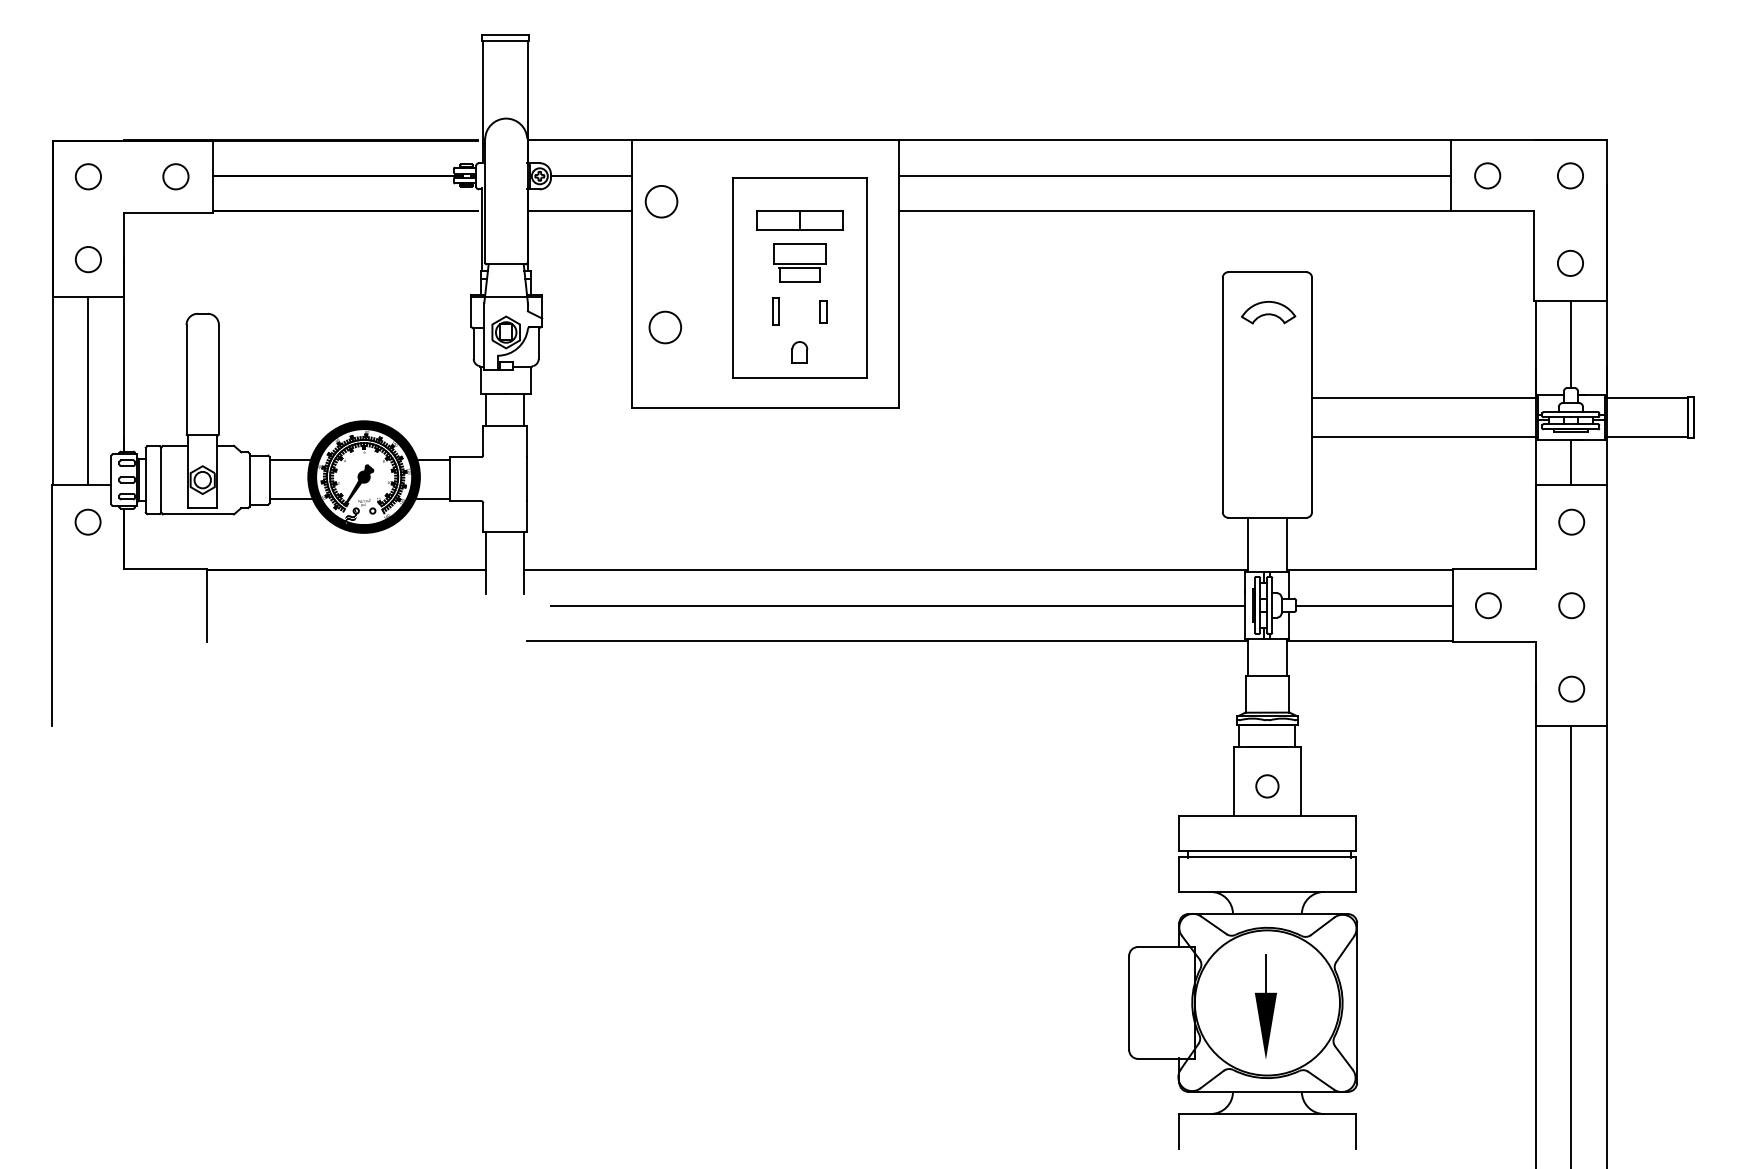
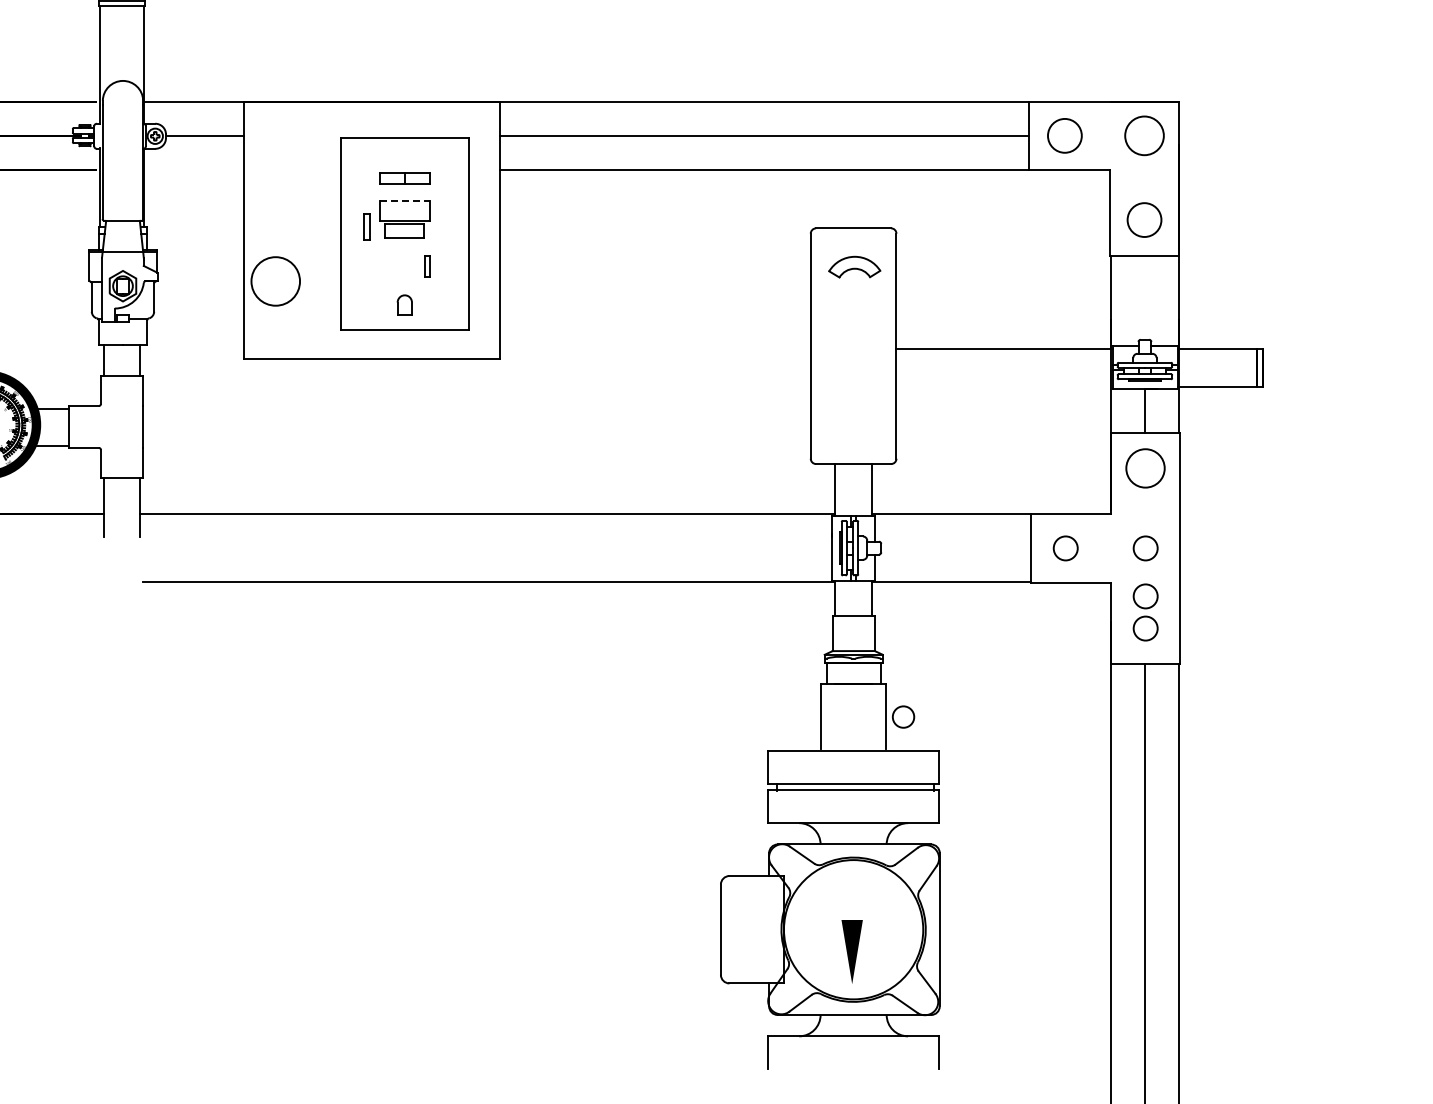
circle: (1487, 175) -> (1064, 135), size x1.4
circle: (1570, 175) -> (1144, 135), size x1.6
circle: (661, 201) -> (272, 160), removed
line: (580, 211) -> (194, 170), removed
part: (799, 220) -> (404, 178), size x0.6
line: (799, 243) -> (404, 200), solid -> dashed
circle: (1570, 262) -> (1144, 219), size x1.4
part: (775, 311) -> (366, 226), moved
circle: (665, 327) -> (275, 281), size x1.6
line: (1571, 344) -> (1145, 297), removed
line: (1425, 437) -> (1005, 387), removed
circle: (1571, 521) -> (1145, 467), size x1.6
line: (897, 605) -> (498, 548), removed
line: (1374, 605) -> (956, 548), removed
circle: (1571, 655) -> (1145, 596), added
circle: (1267, 786) -> (903, 717), moved
line: (1265, 973) -> (851, 901), removed

